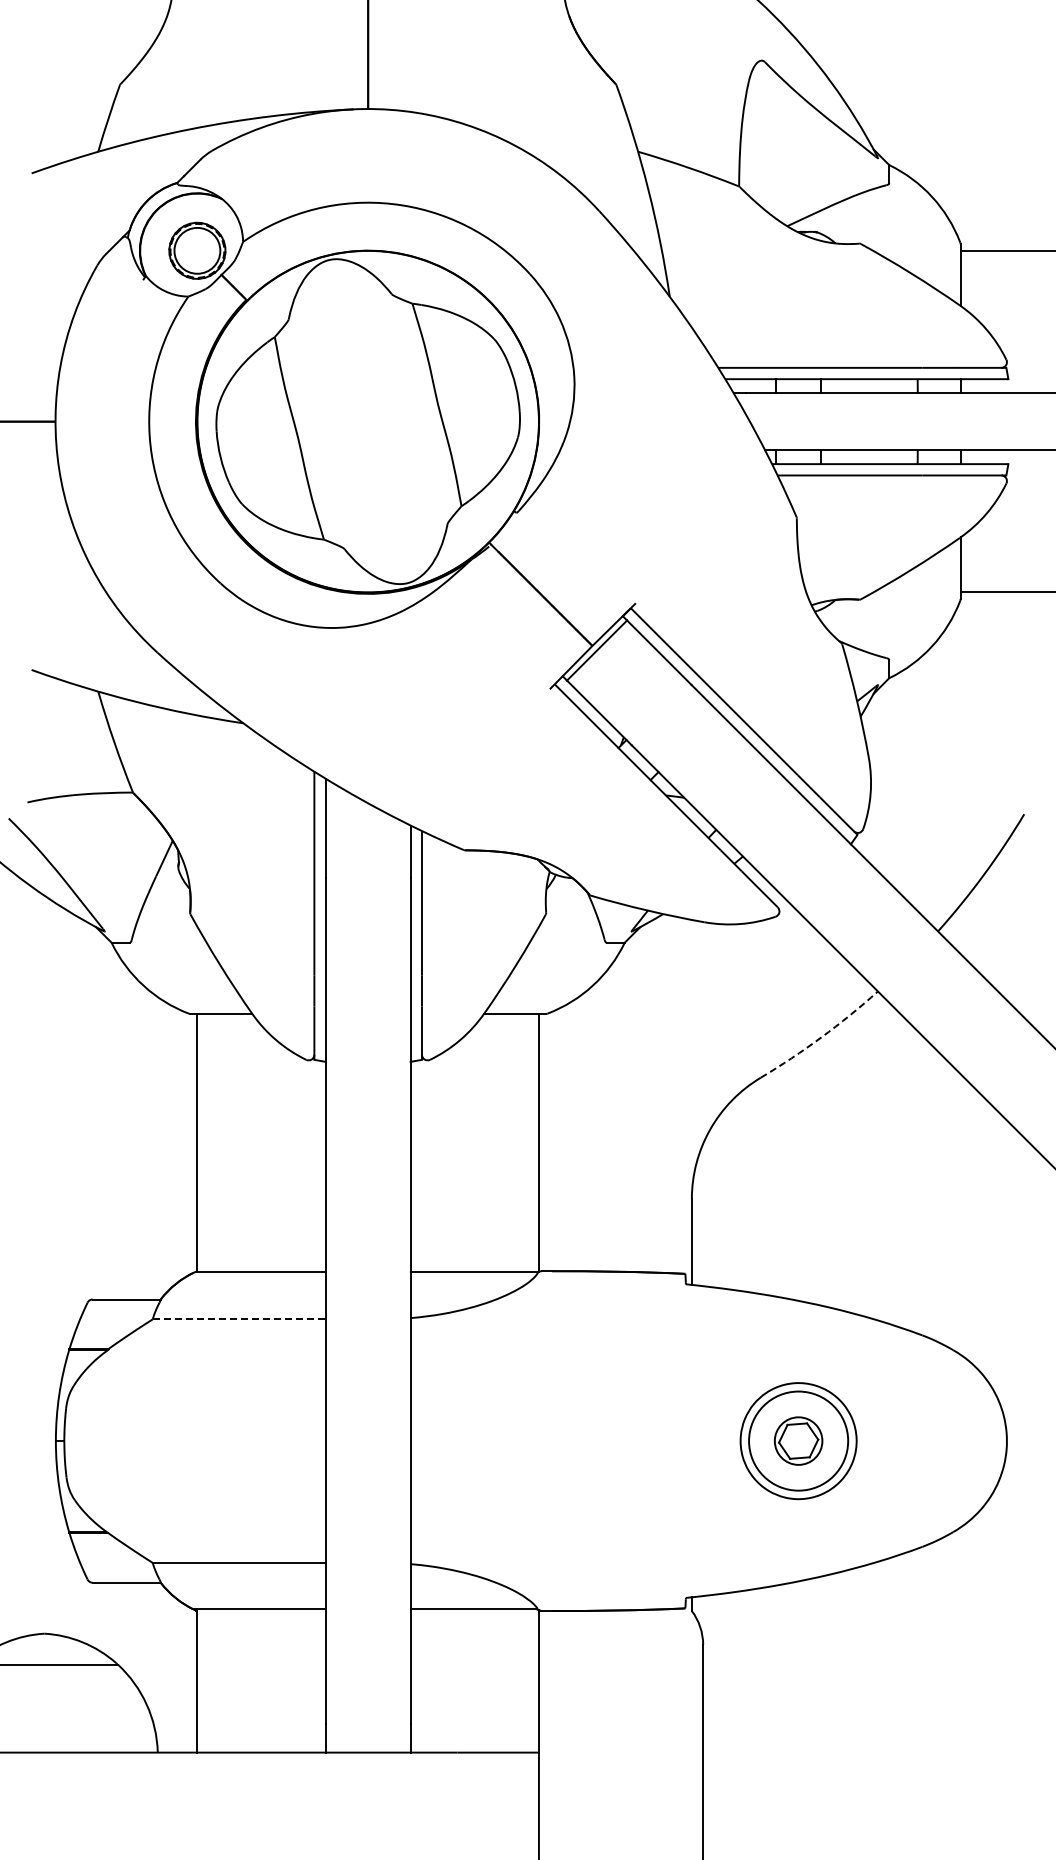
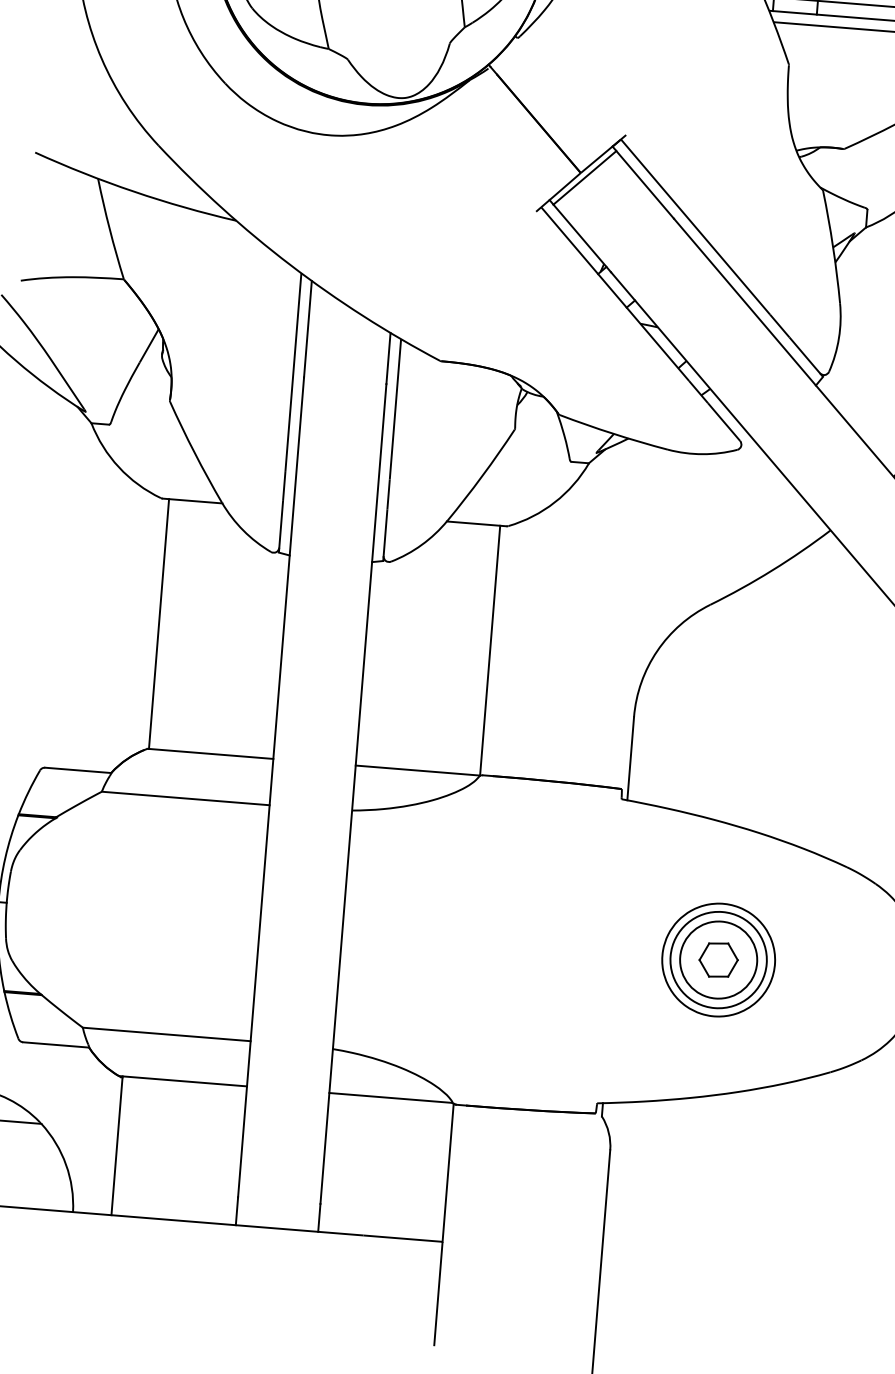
arc: (821, 1037) -> (772, 570), dashed -> solid
line: (239, 1319) -> (186, 798), dashed -> solid
circle: (798, 1440) -> (718, 959), size x1.67

